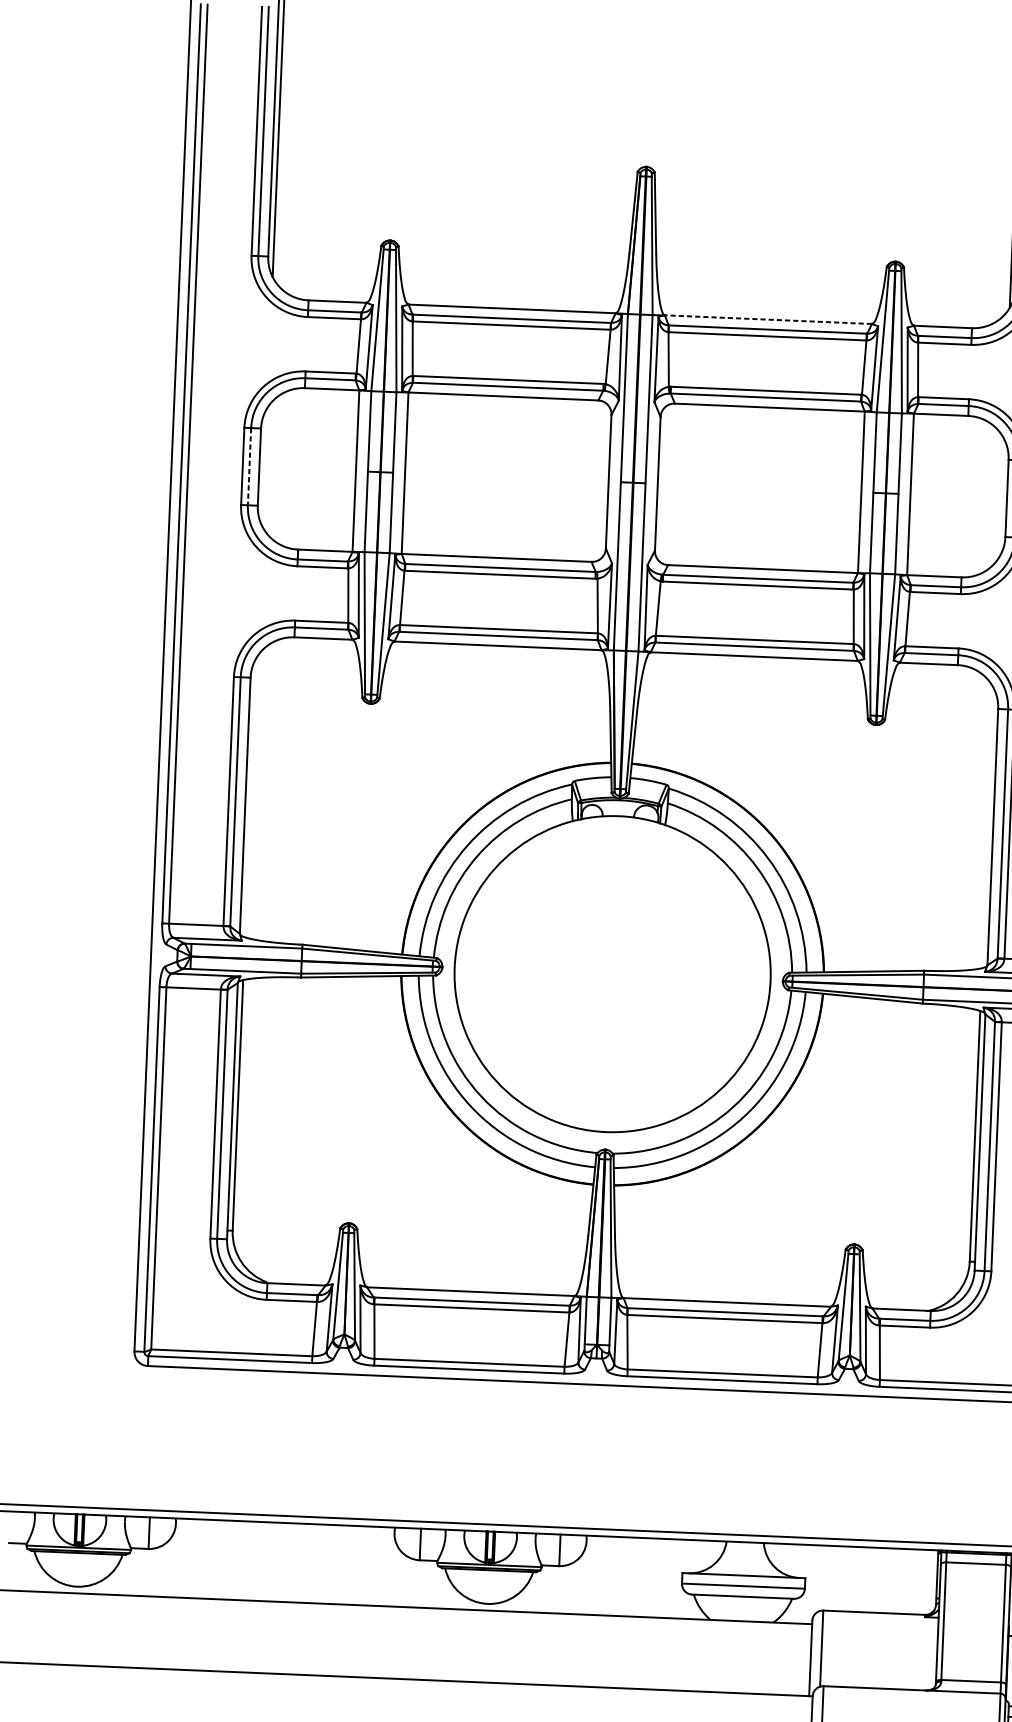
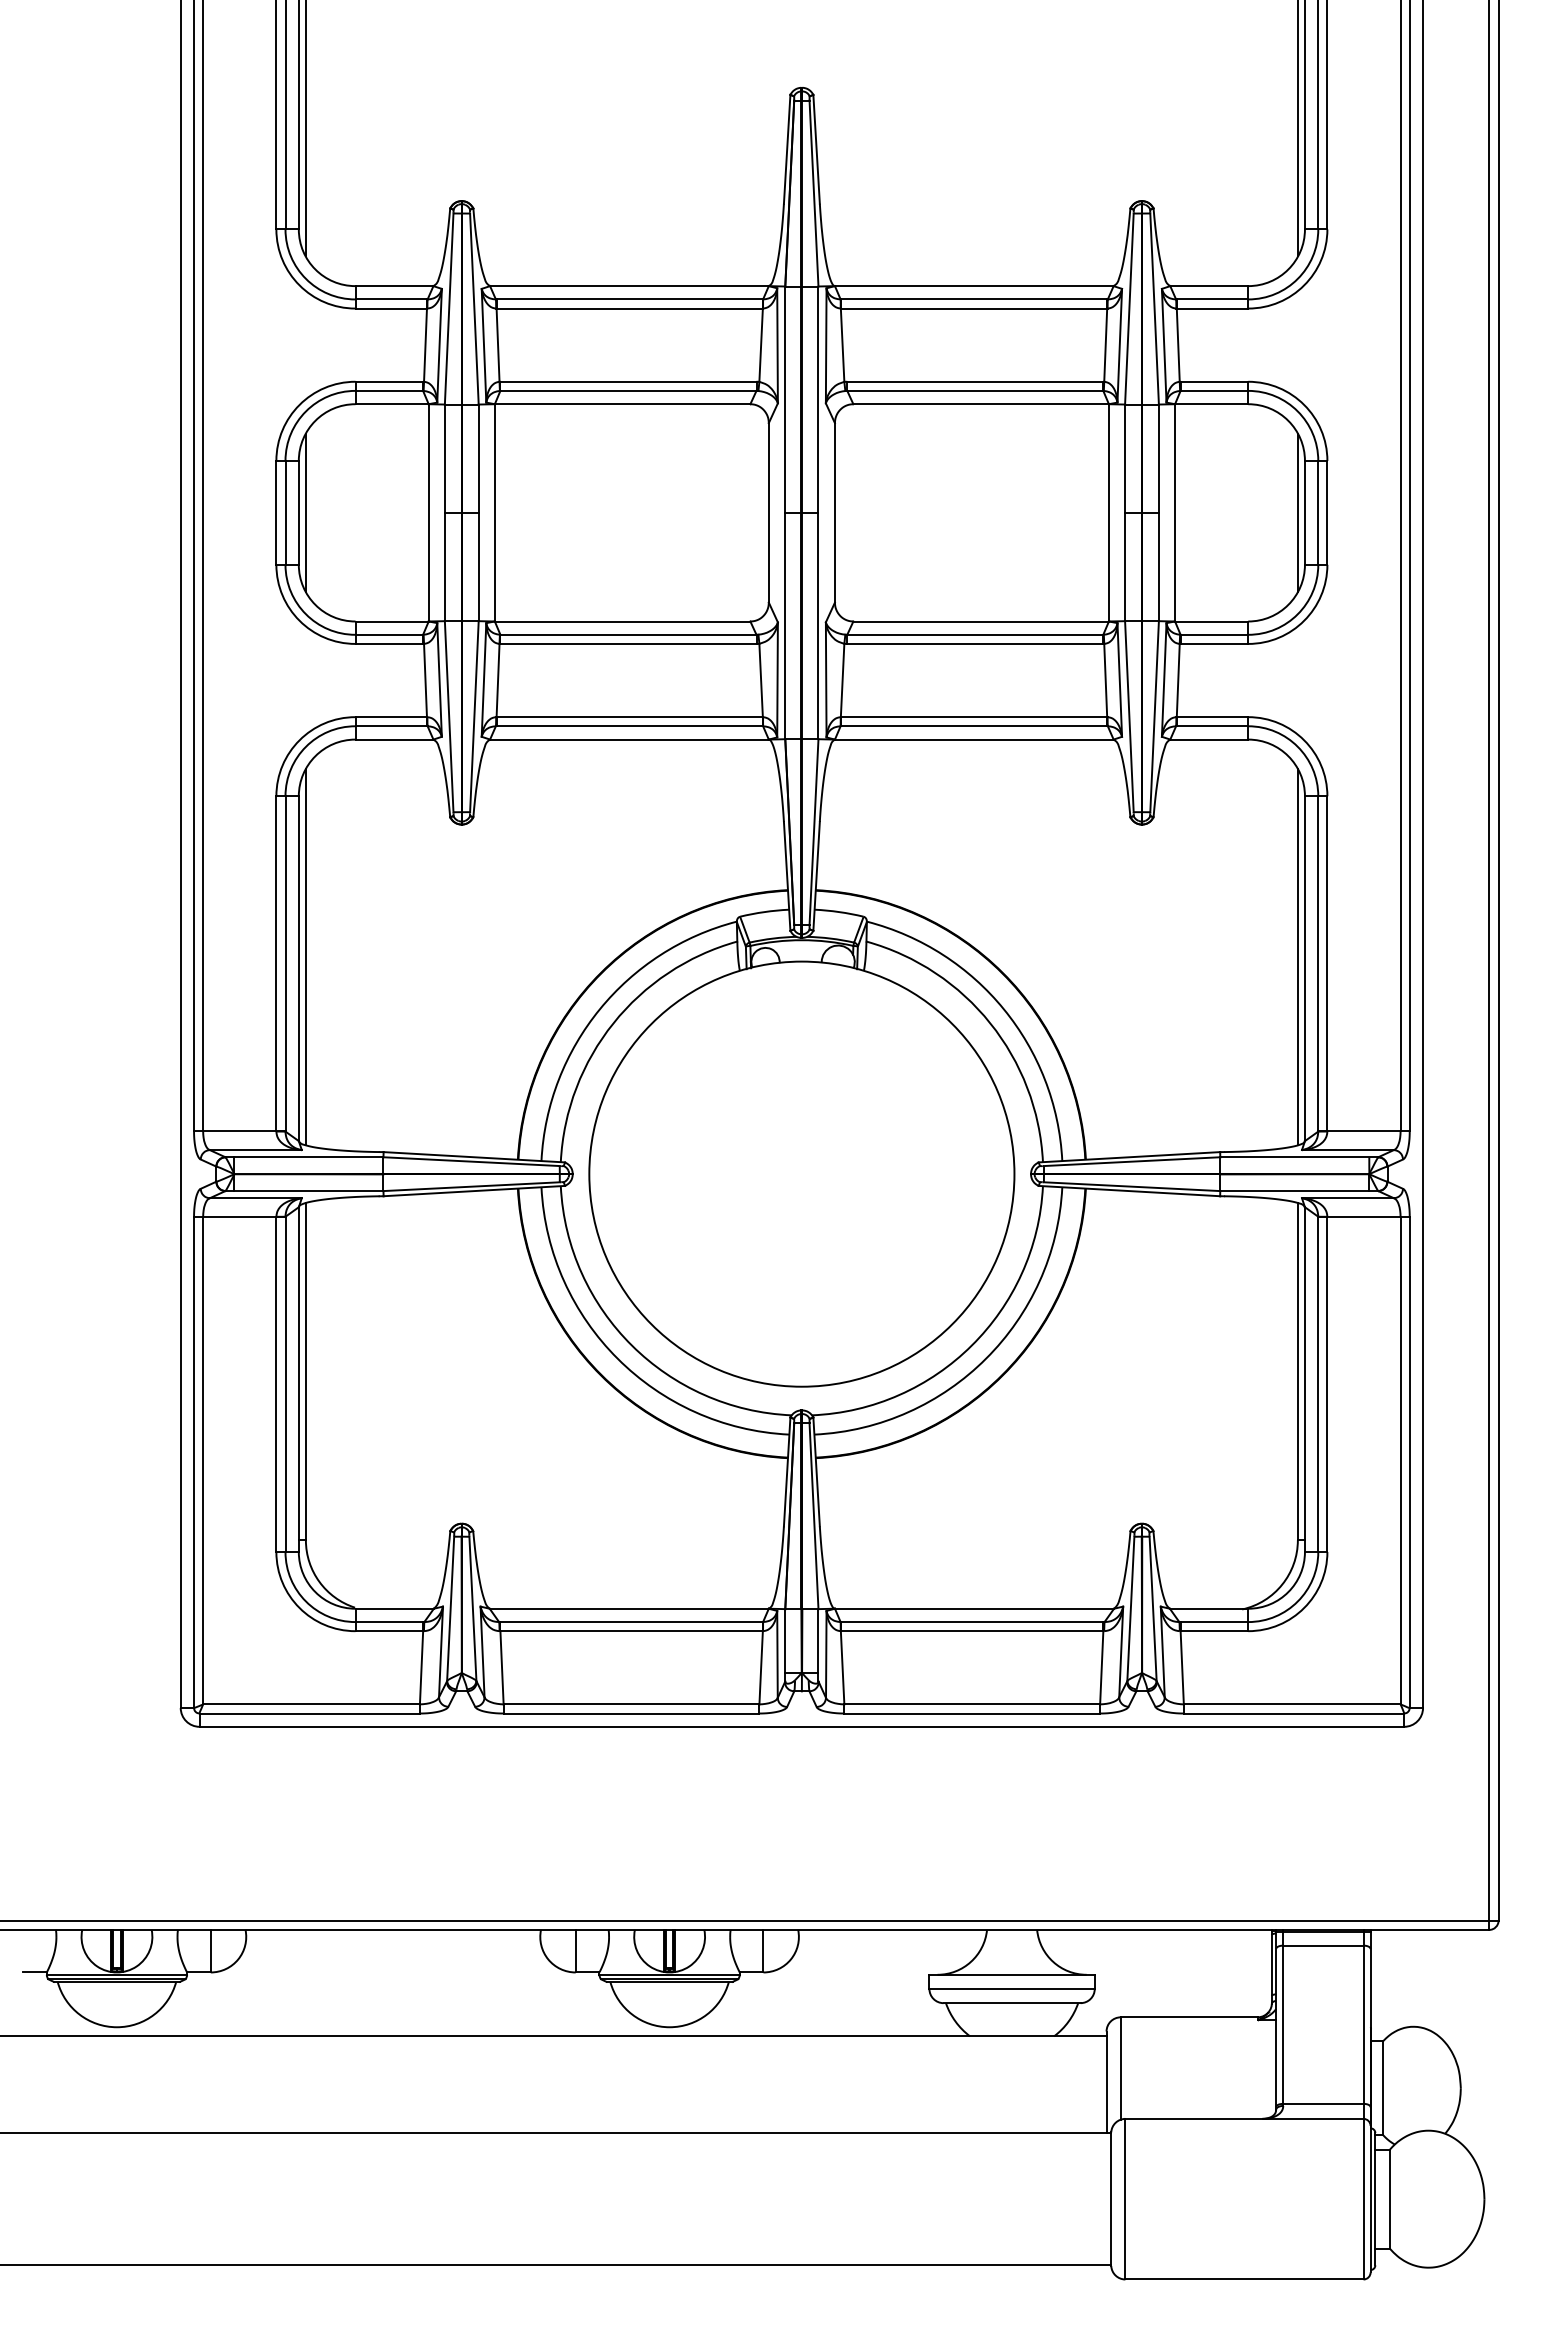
line: (767, 319) -> (973, 286), dashed -> solid
line: (249, 466) -> (285, 512), dashed -> solid
line: (264, 467) -> (305, 512), added
line: (1001, 497) -> (1297, 512), added
line: (250, 797) -> (305, 957), added
line: (987, 828) -> (1297, 957), added

